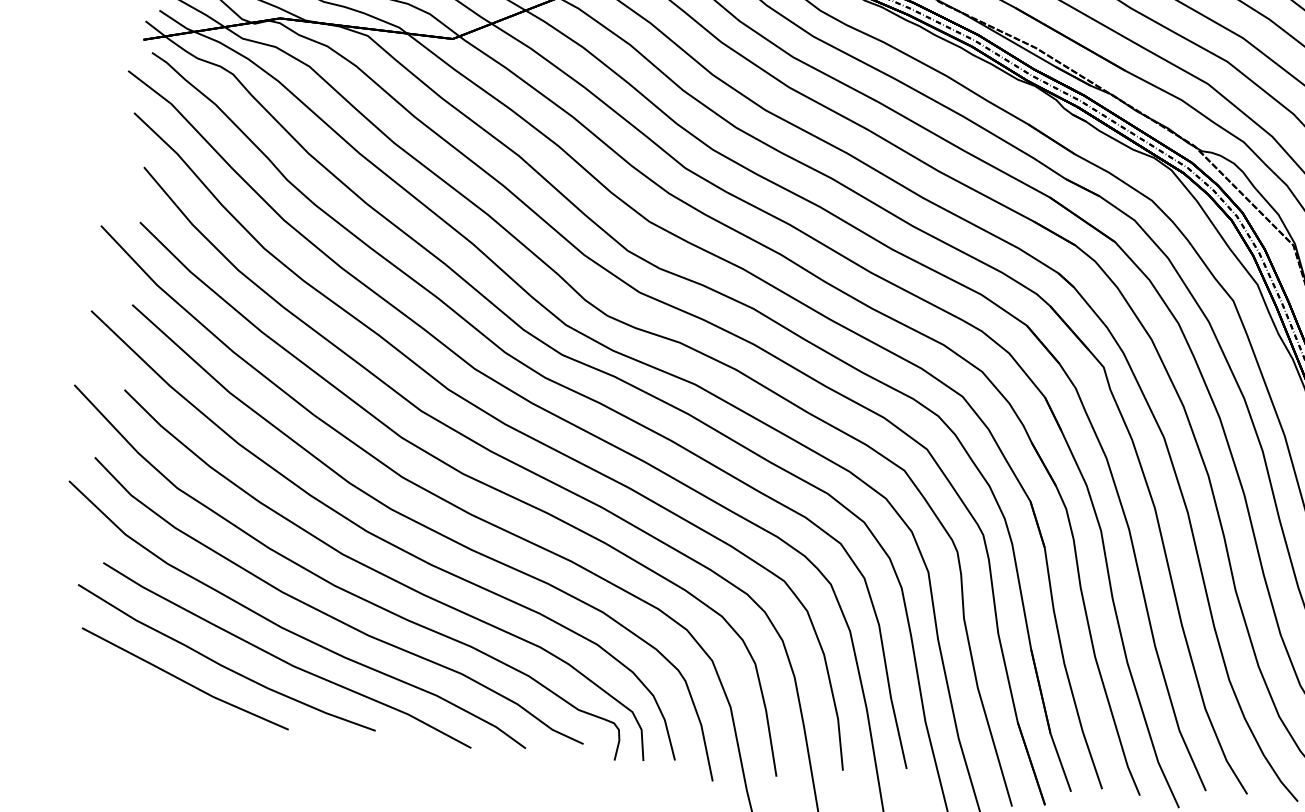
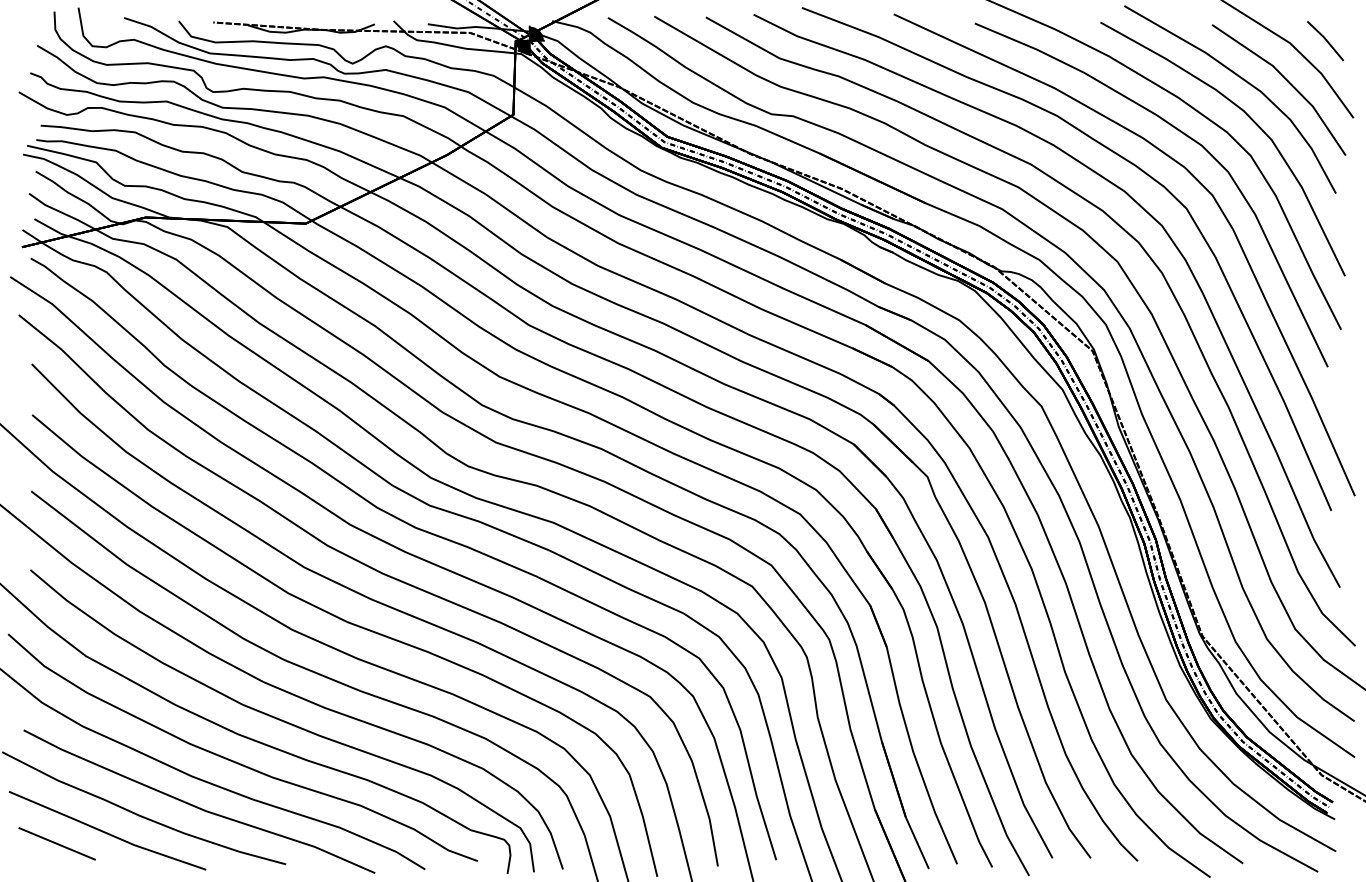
line: (128, 688) -> (56, 843), added

